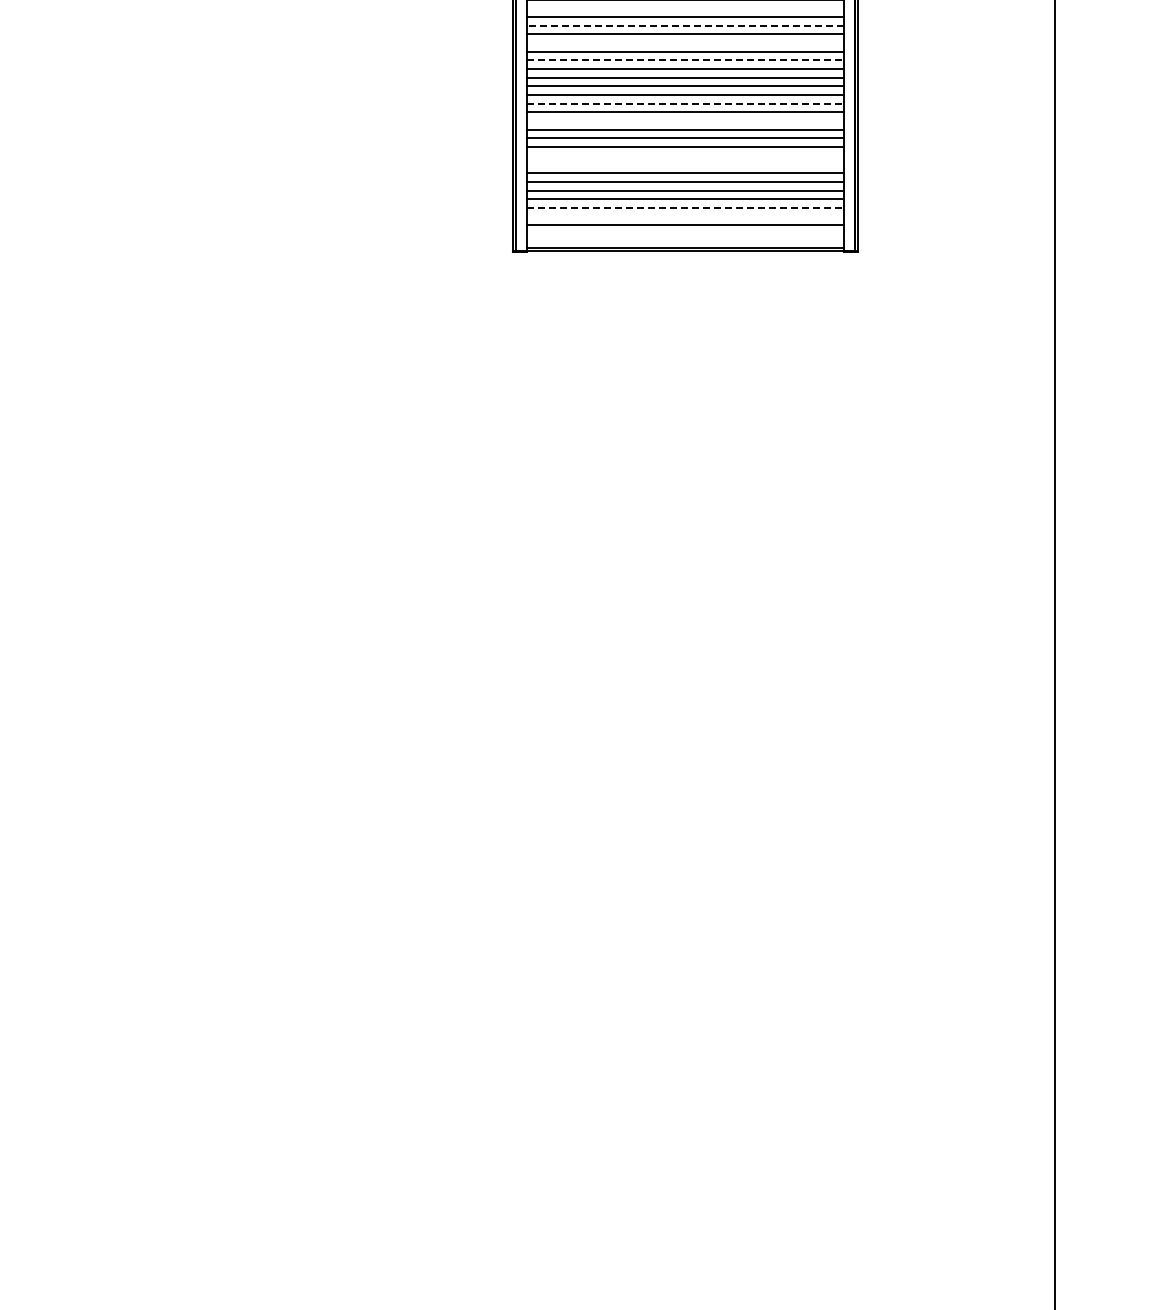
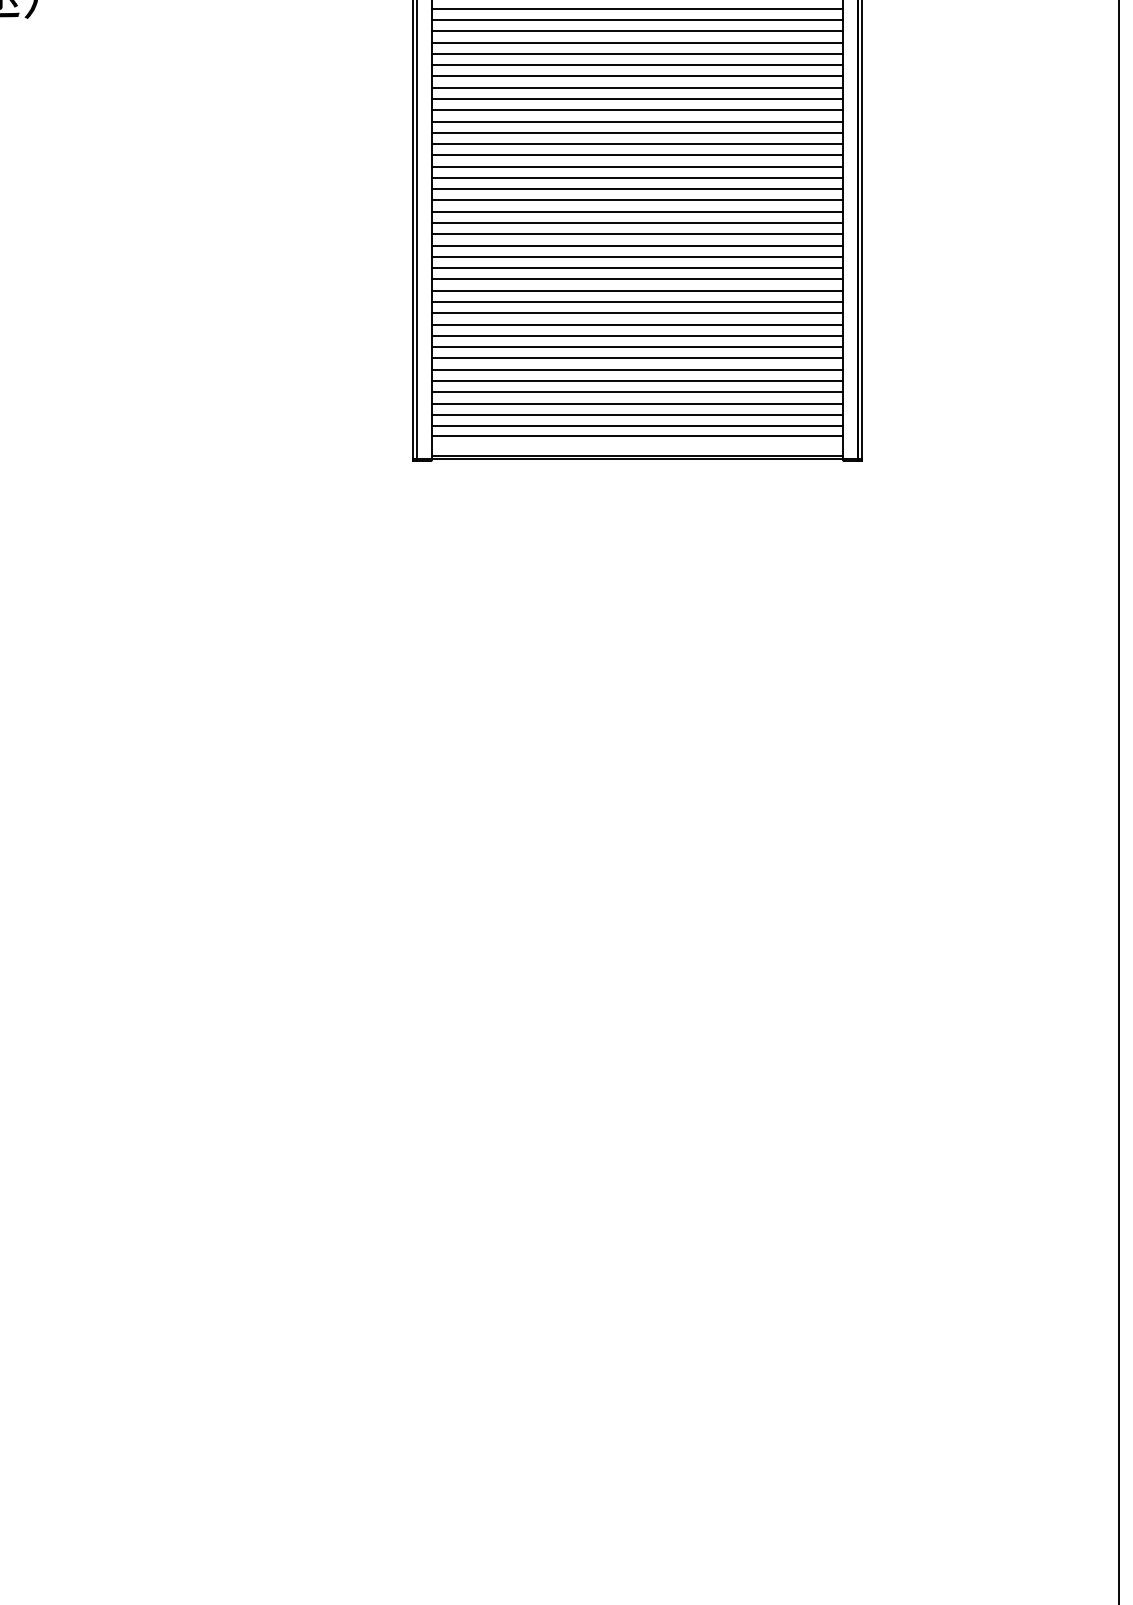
line: (685, 8) -> (637, 144), added
line: (684, 25) -> (636, 166), dashed -> solid
line: (685, 43) -> (637, 189), added
line: (685, 60) -> (637, 211), dashed -> solid
line: (685, 103) -> (637, 267), dashed -> solid
line: (685, 121) -> (637, 291), added
line: (685, 155) -> (637, 335), added
line: (685, 164) -> (637, 347), added
line: (685, 207) -> (637, 403), dashed -> solid
line: (685, 216) -> (637, 414), added
line: (685, 233) -> (637, 436), added

